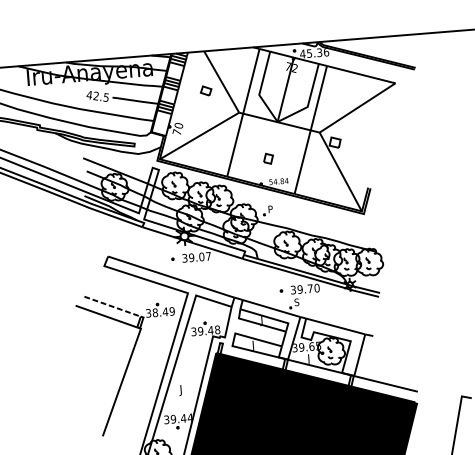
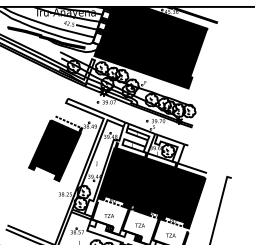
fill: (277, 130) -> (151, 46), added
fill: (85, 369) -> (53, 150), added

